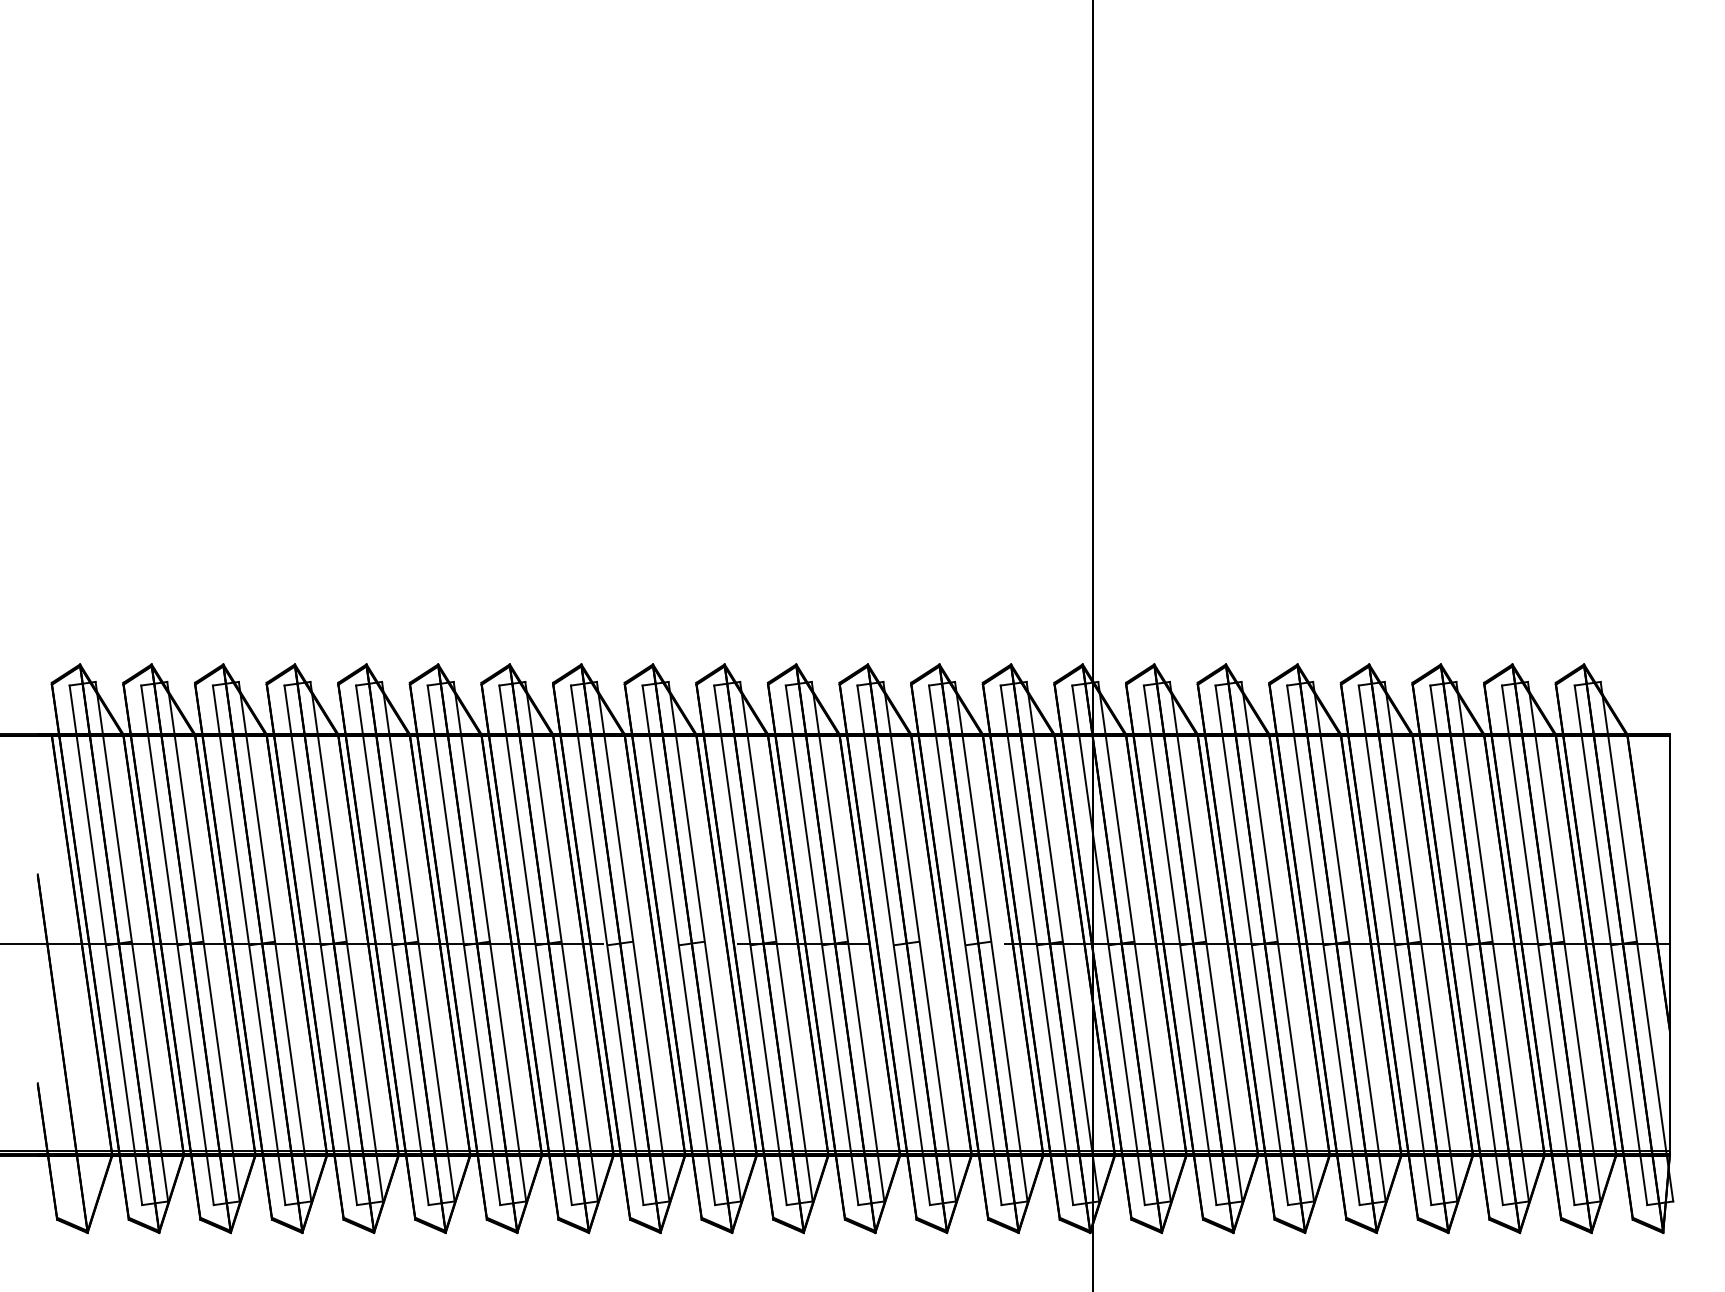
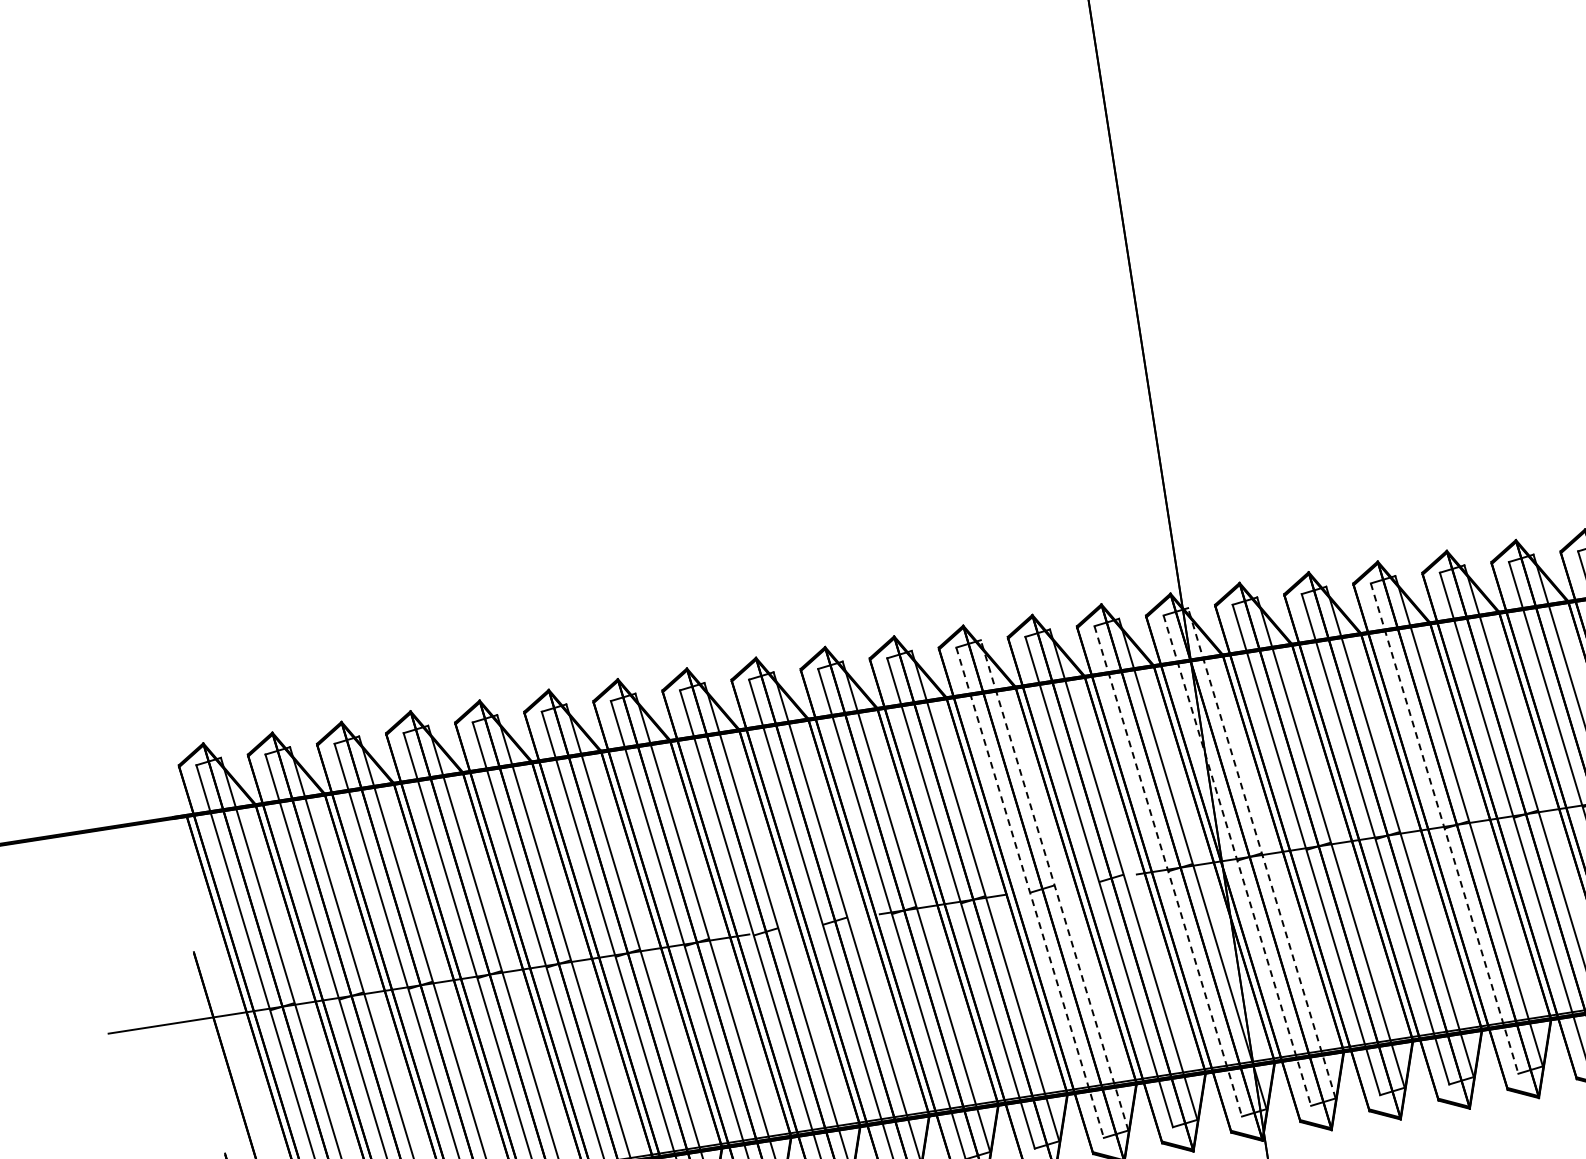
line: (919, 941) -> (1054, 885), solid -> dashed
line: (1134, 941) -> (1261, 853), solid -> dashed
line: (893, 945) -> (1029, 892), solid -> dashed
line: (1037, 945) -> (1168, 871), solid -> dashed
line: (1108, 945) -> (1237, 860), solid -> dashed
line: (1323, 945) -> (1444, 828), solid -> dashed

